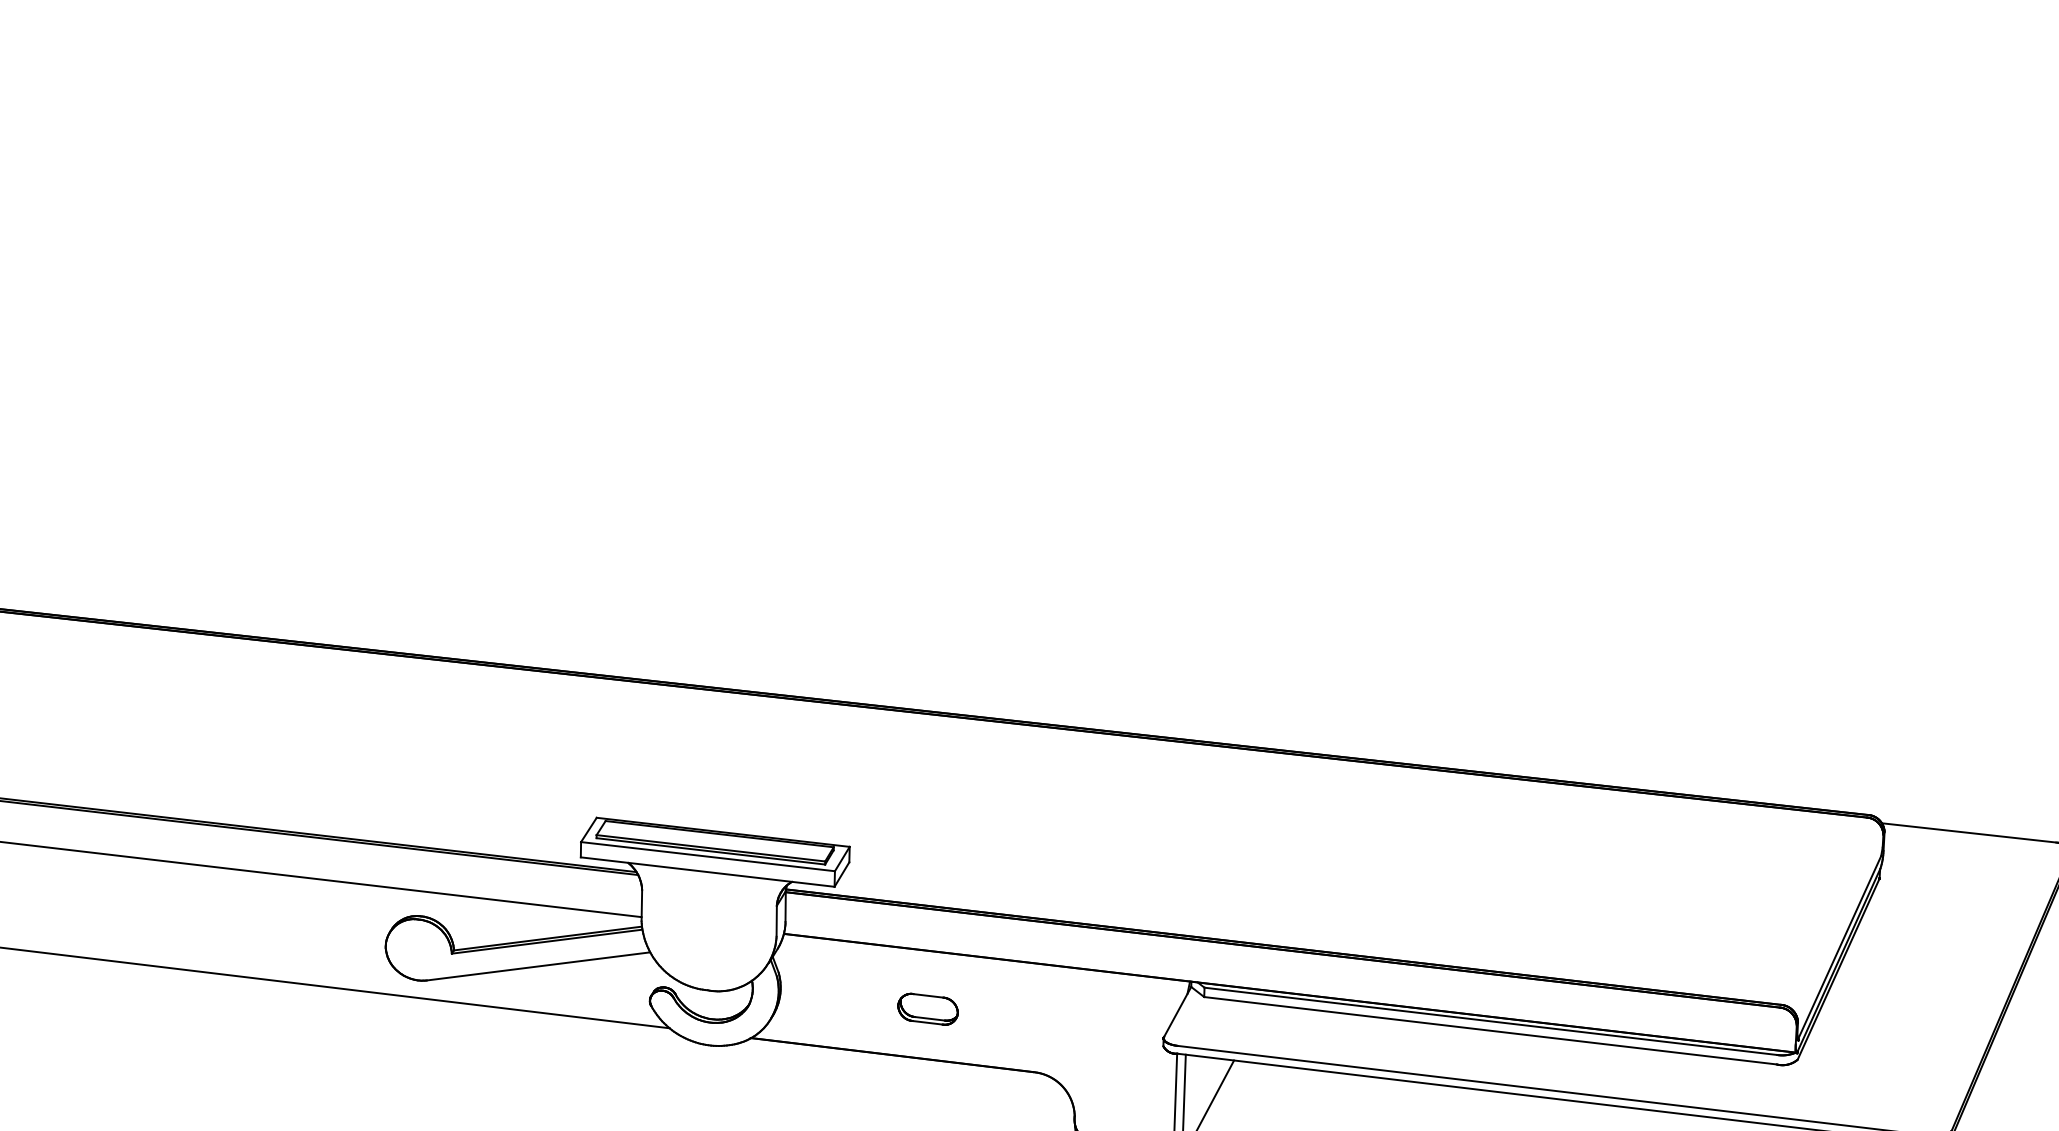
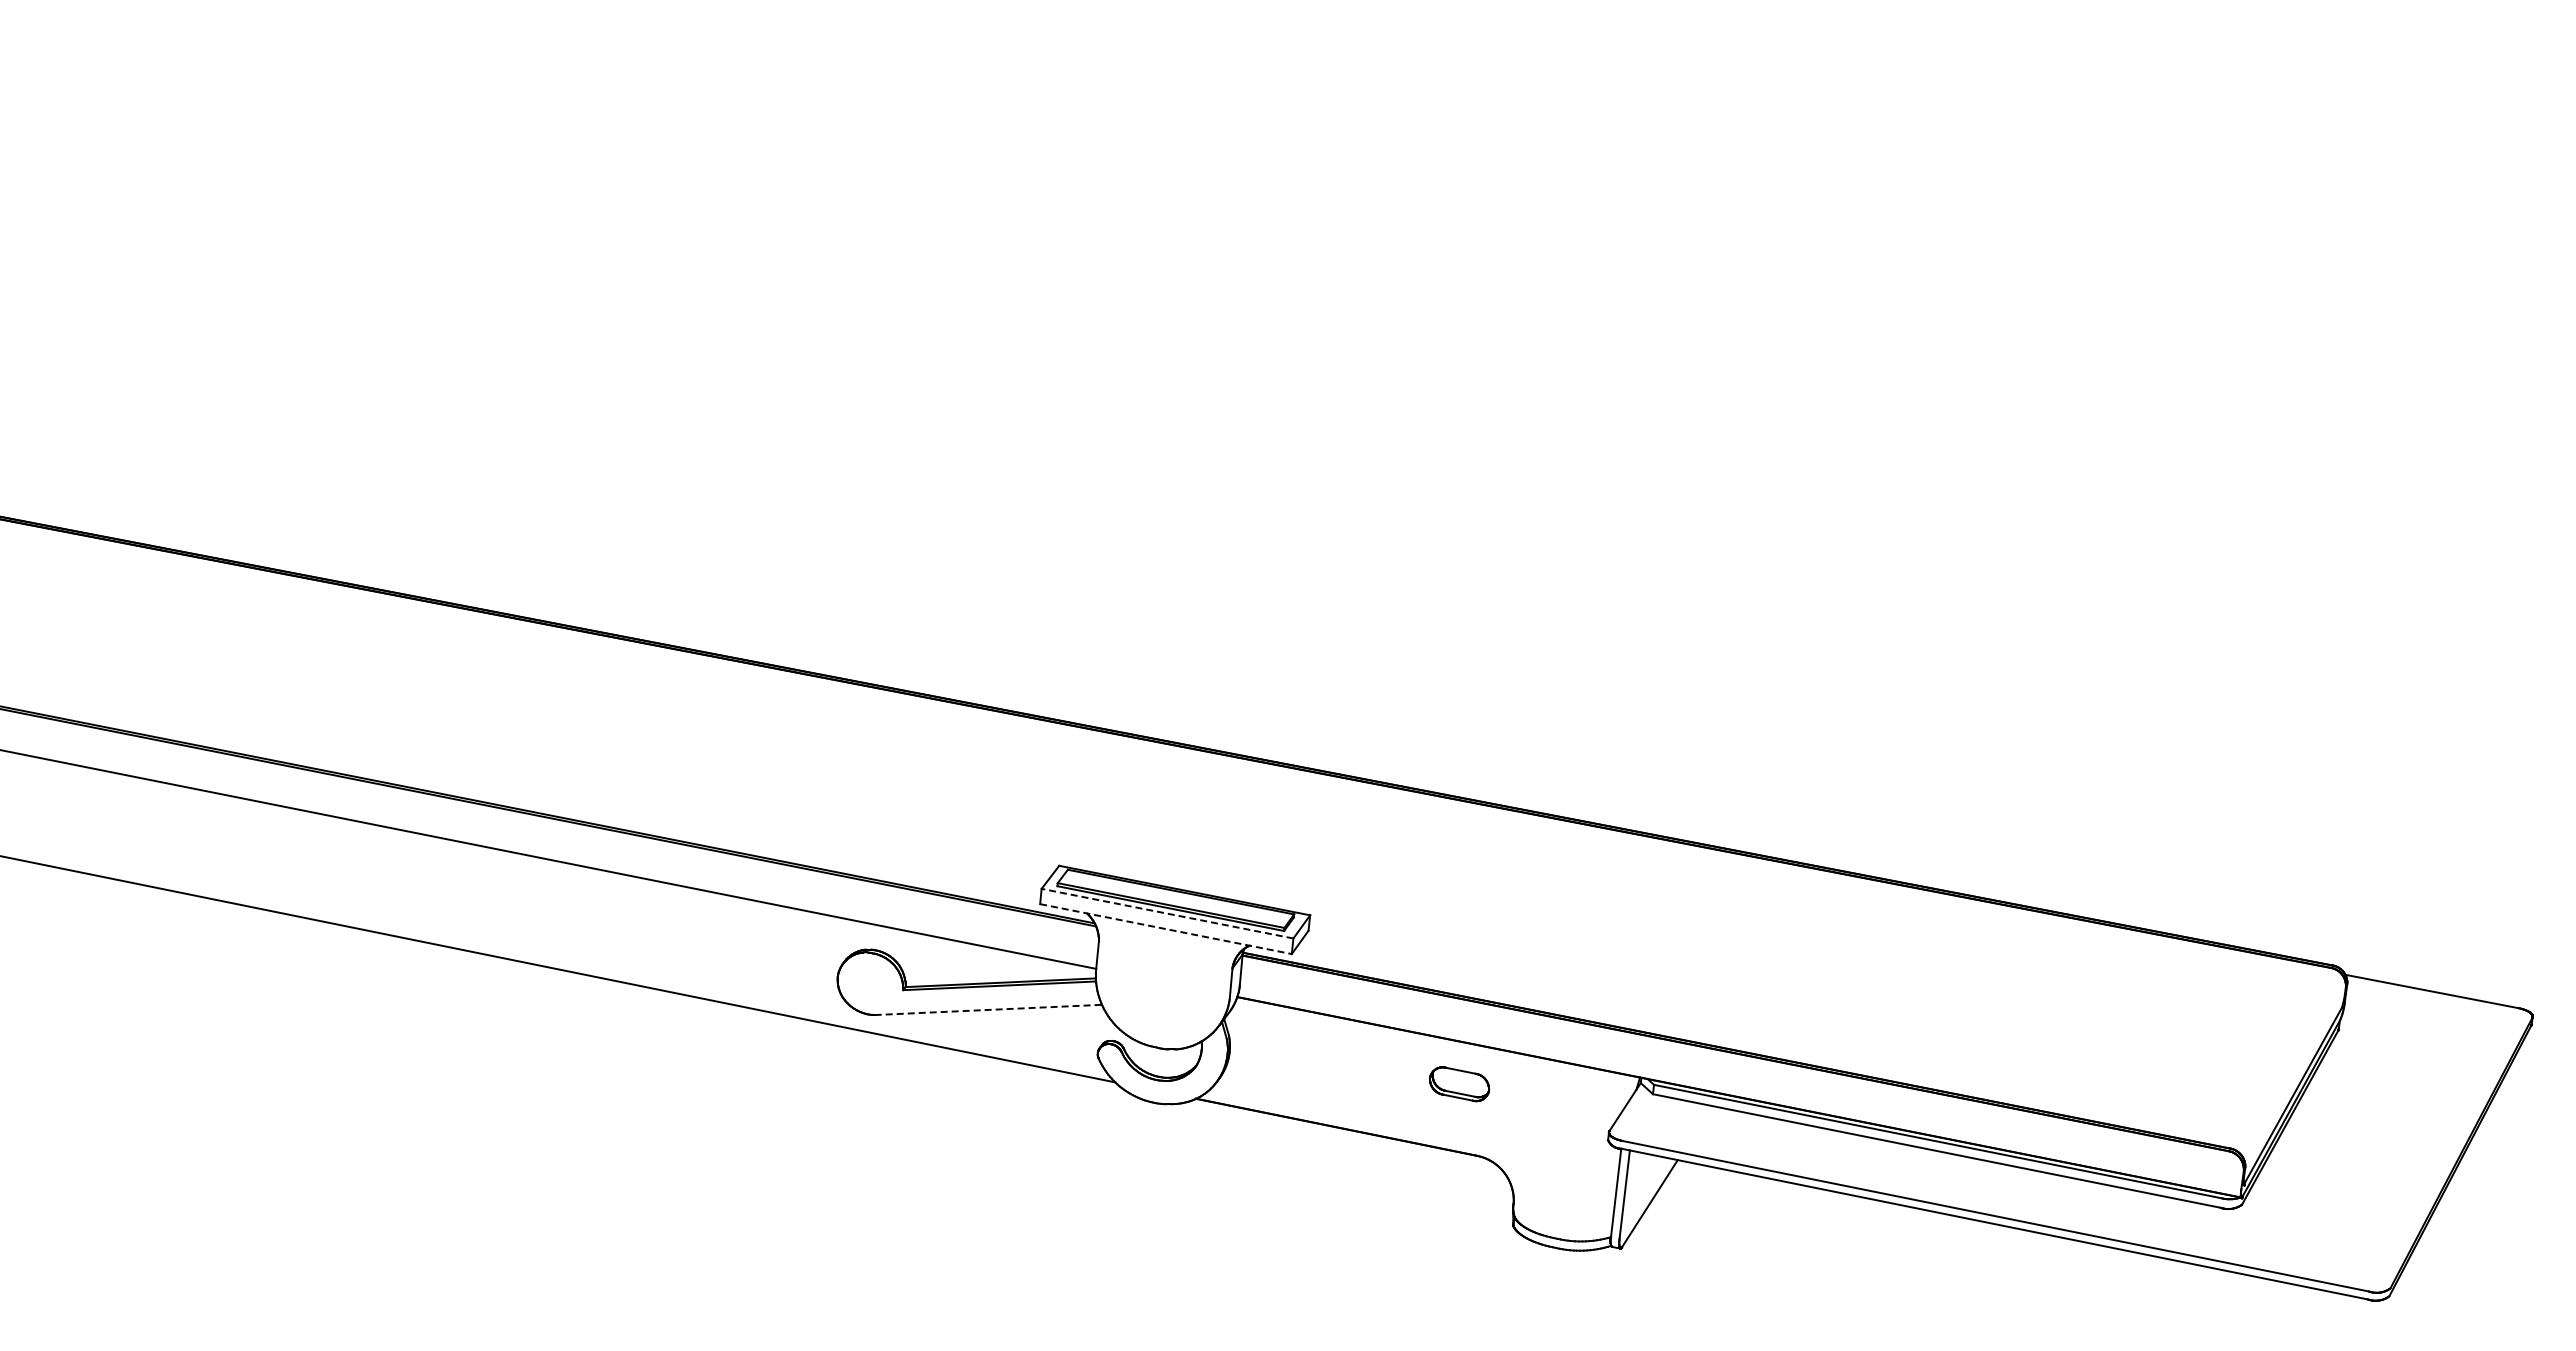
line: (707, 856) -> (1167, 913), solid -> dashed
line: (708, 872) -> (1166, 929), solid -> dashed
line: (537, 966) -> (988, 1009), solid -> dashed
part: (928, 1009) -> (1459, 1084), moved

